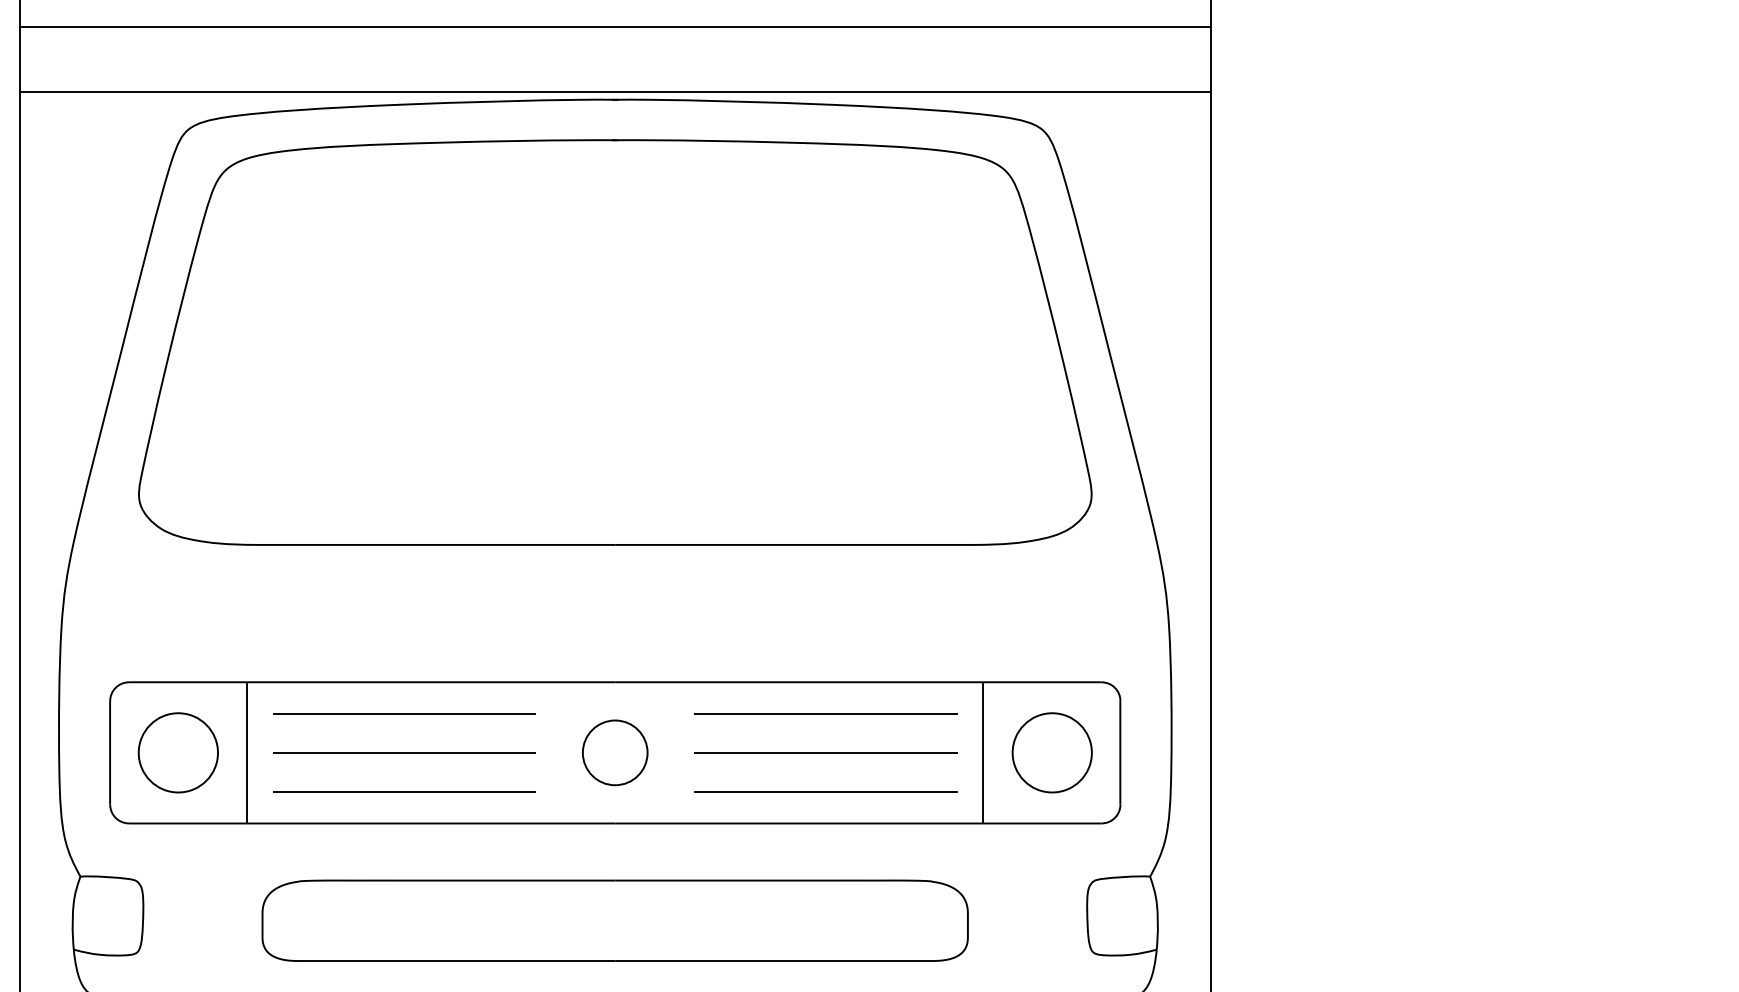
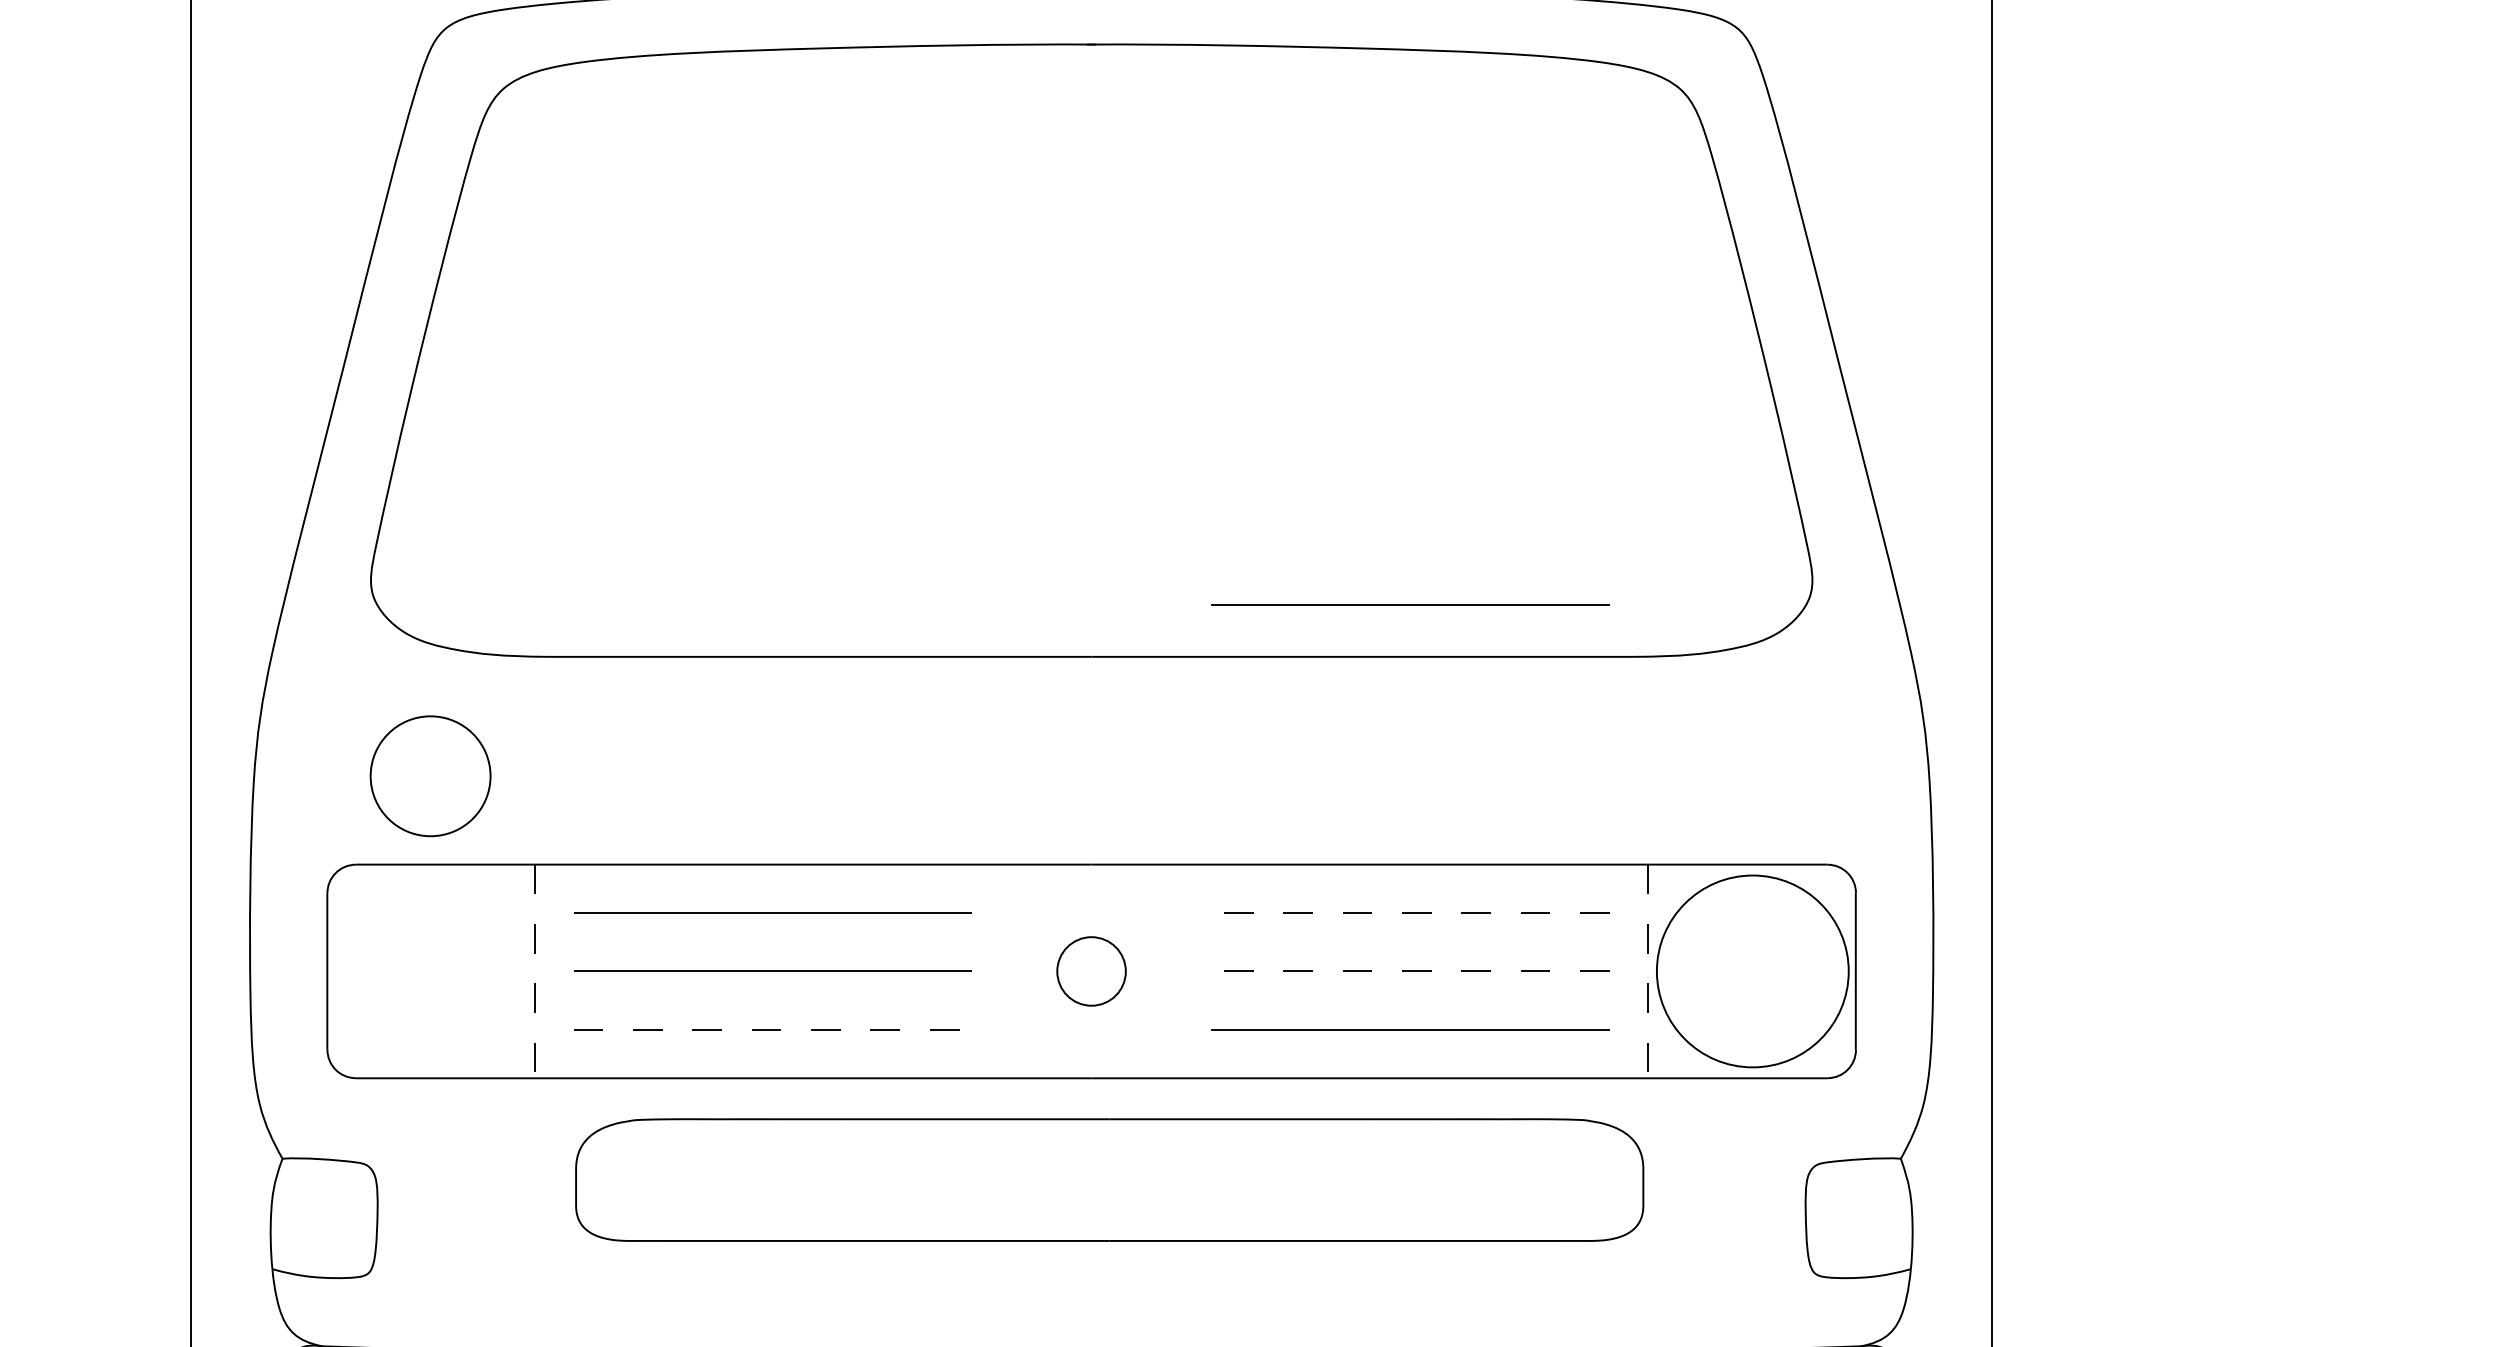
line: (825, 510) -> (1409, 604), added
line: (825, 714) -> (1409, 913), solid -> dashed
circle: (177, 752) -> (429, 775), moved
line: (247, 752) -> (535, 970), solid -> dashed
circle: (614, 752) -> (1090, 970), size x0.7
line: (825, 752) -> (1409, 970), solid -> dashed
line: (983, 752) -> (1648, 970), solid -> dashed
circle: (1051, 752) -> (1751, 970), size x1.6
line: (404, 791) -> (772, 1029), solid -> dashed
part: (614, 920) -> (1108, 1179), moved

